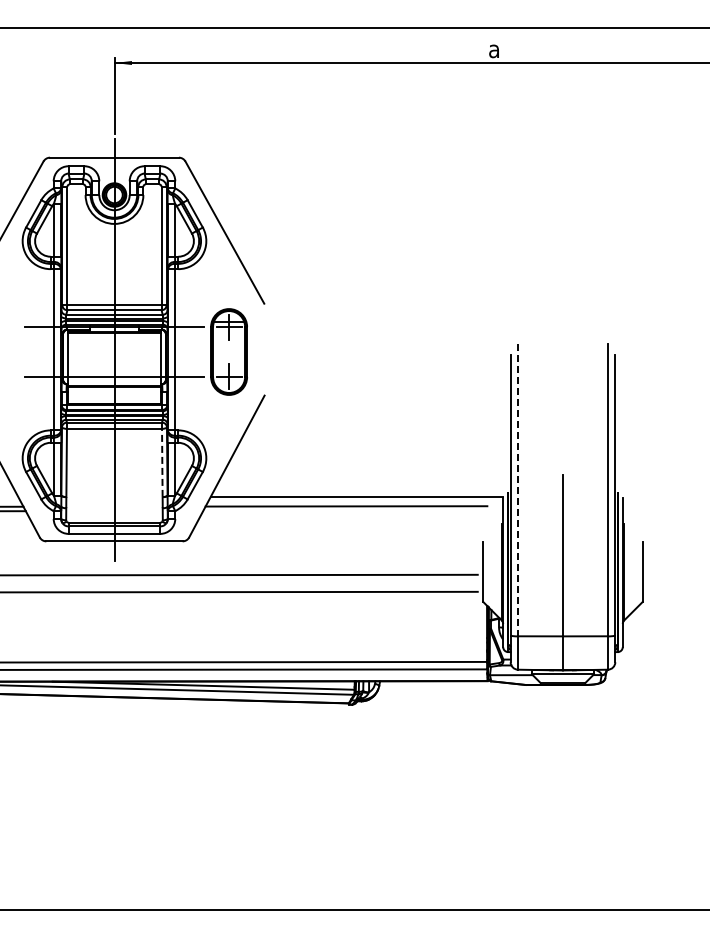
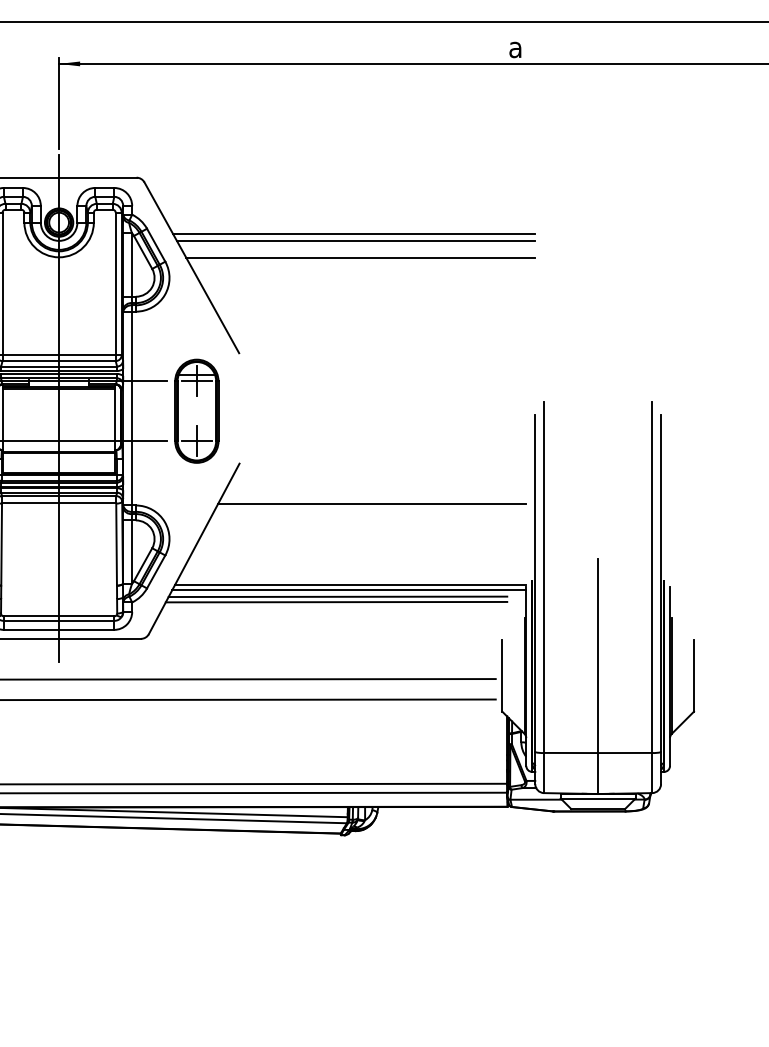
line: (359, 204) -> (353, 233), added
line: (361, 210) -> (356, 241), added
line: (365, 224) -> (360, 258), added
line: (374, 428) -> (371, 503), added
line: (162, 462) -> (116, 544), dashed -> solid
line: (518, 490) -> (544, 577), dashed -> solid
line: (355, 500) -> (348, 589), added
line: (345, 510) -> (336, 601), added

